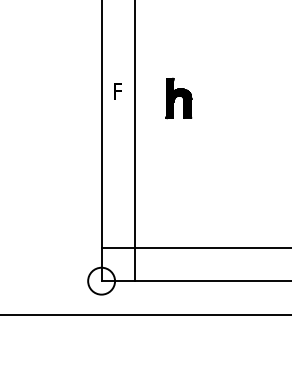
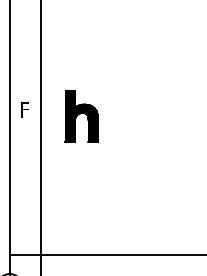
part: (178, 98) -> (81, 116), size x1.4

